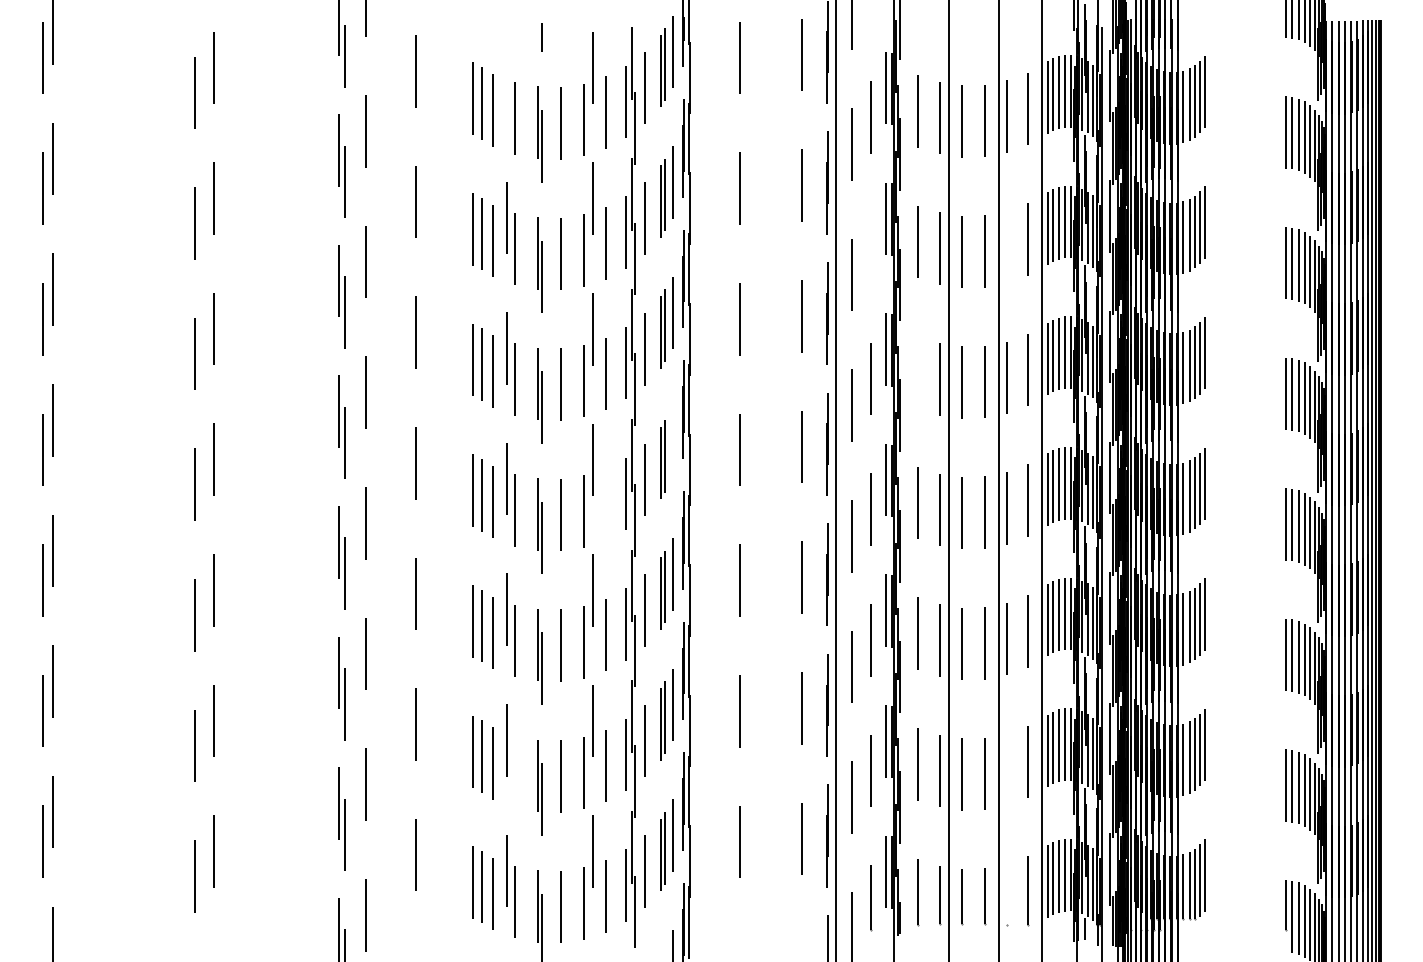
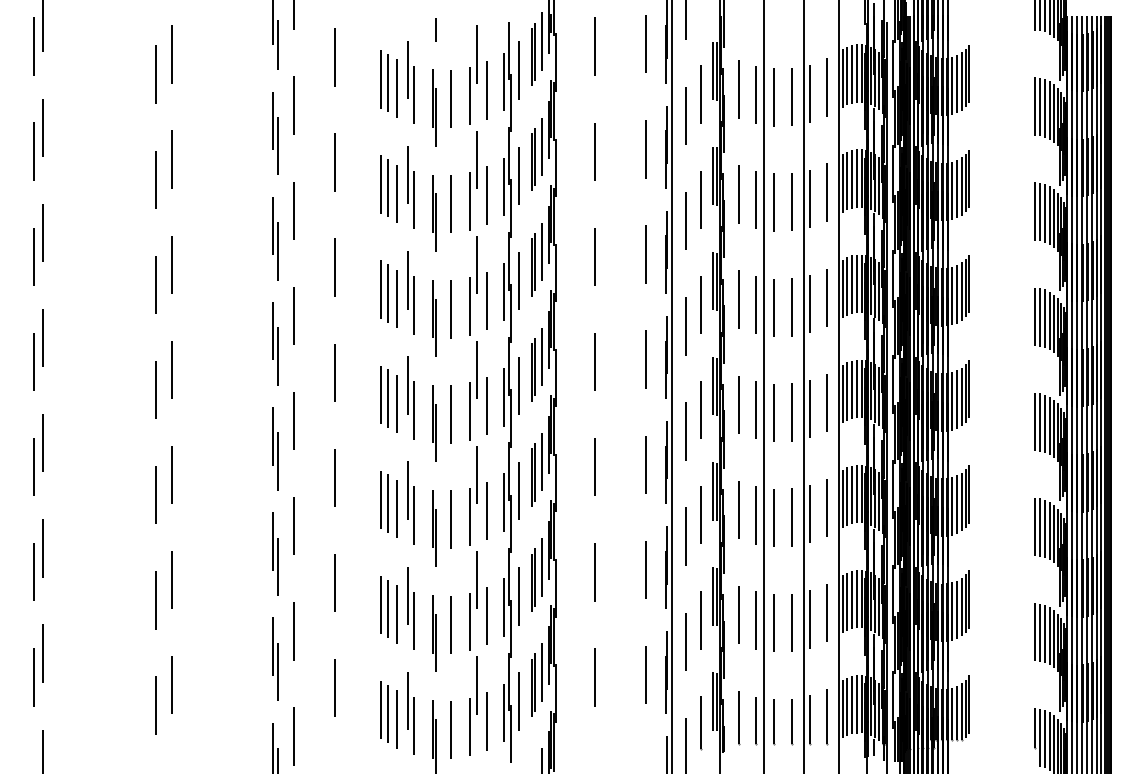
line: (506, 86) -> (407, 69), added
line: (1007, 246) -> (810, 198), added
line: (871, 248) -> (701, 199), added
line: (917, 372) -> (738, 299), added
line: (672, 443) -> (541, 356), added
line: (605, 503) -> (487, 405), added
line: (1007, 769) -> (810, 619), added
line: (515, 771) -> (414, 620), added
line: (1007, 894) -> (810, 719), added

